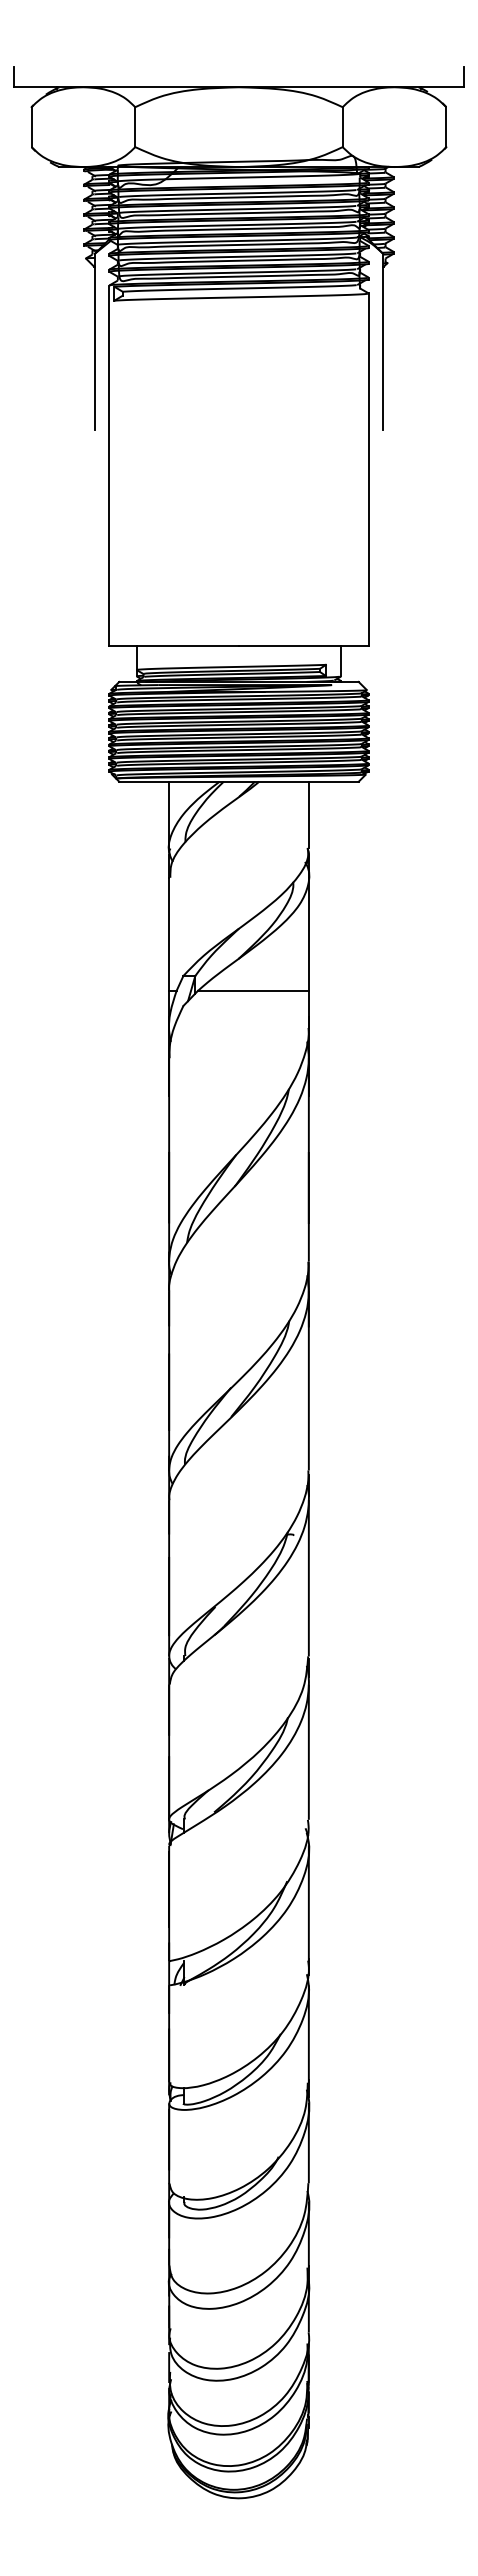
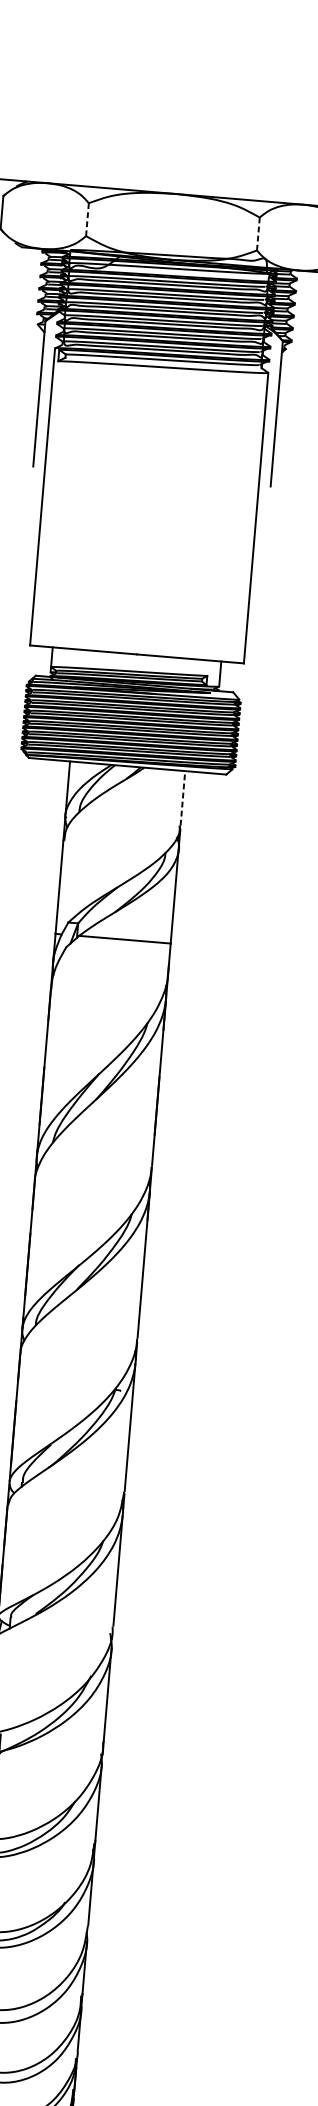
line: (135, 127) -> (87, 219), solid -> dashed
line: (342, 127) -> (258, 234), solid -> dashed
line: (308, 814) -> (182, 798), solid -> dashed

